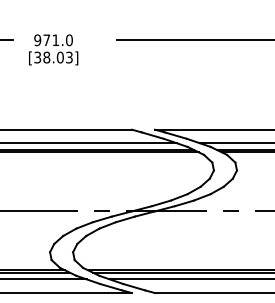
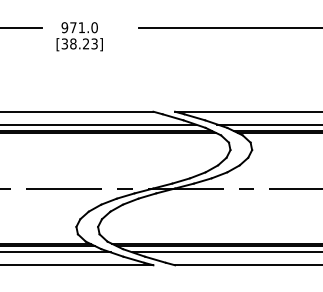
text: (59, 57) -> (85, 43), [38.03] -> [38.23]

